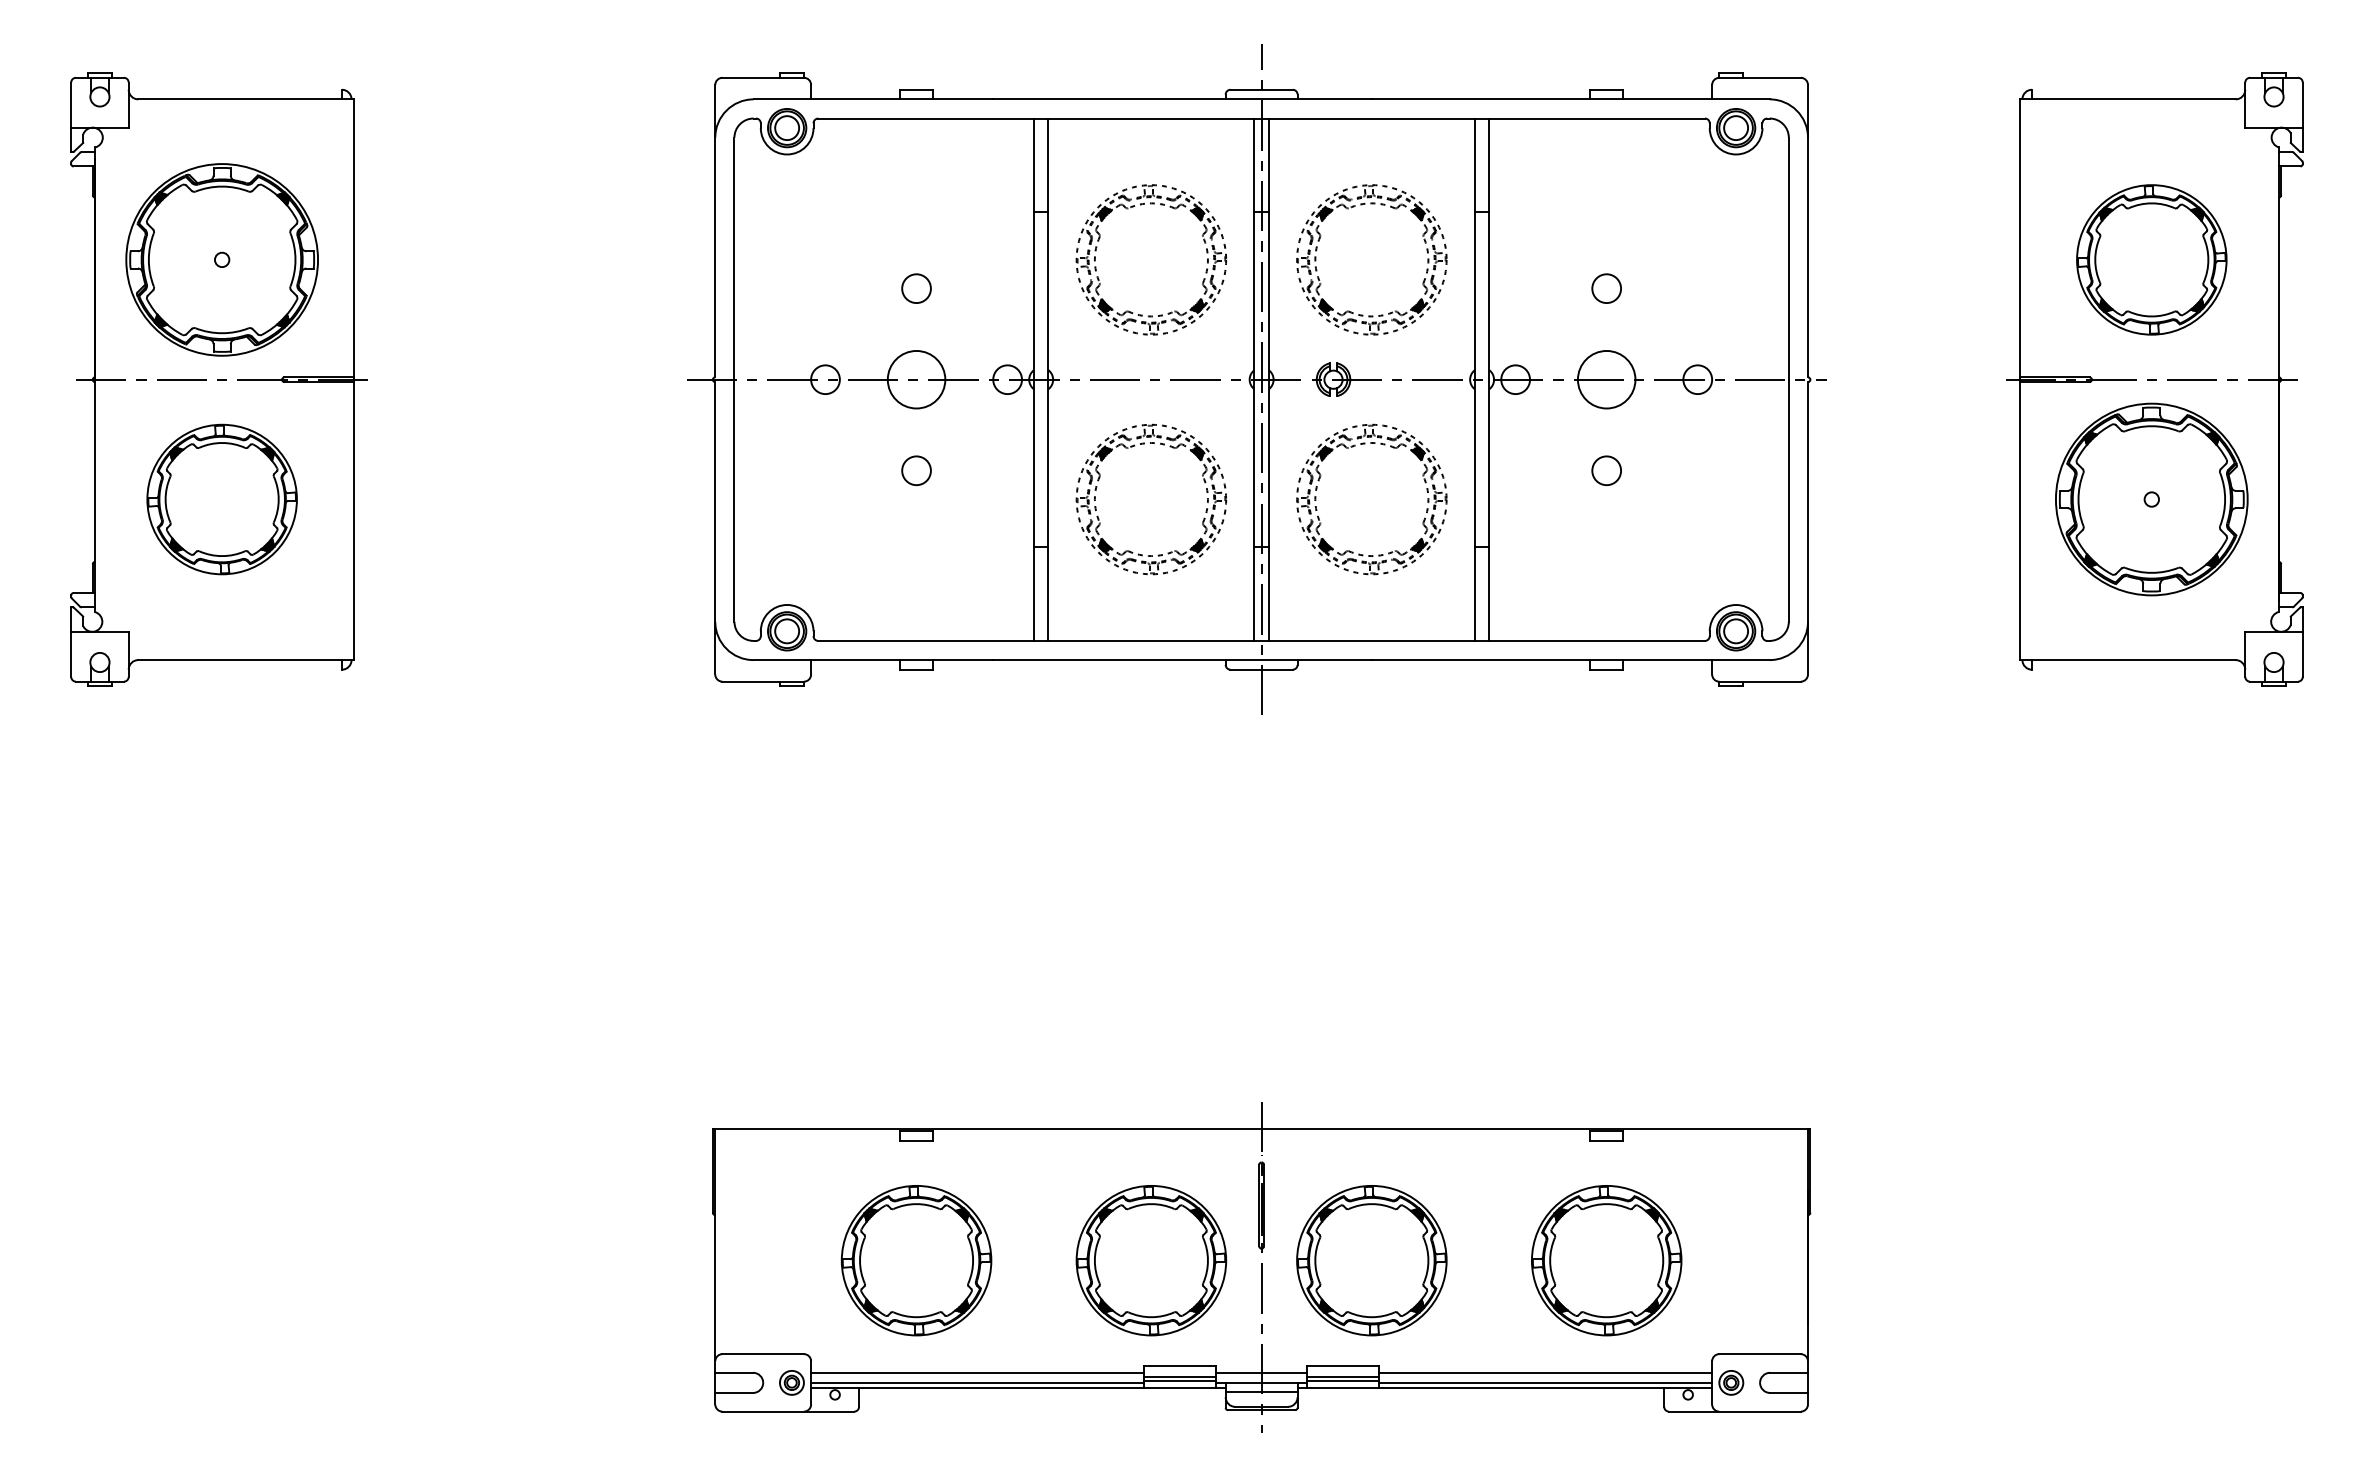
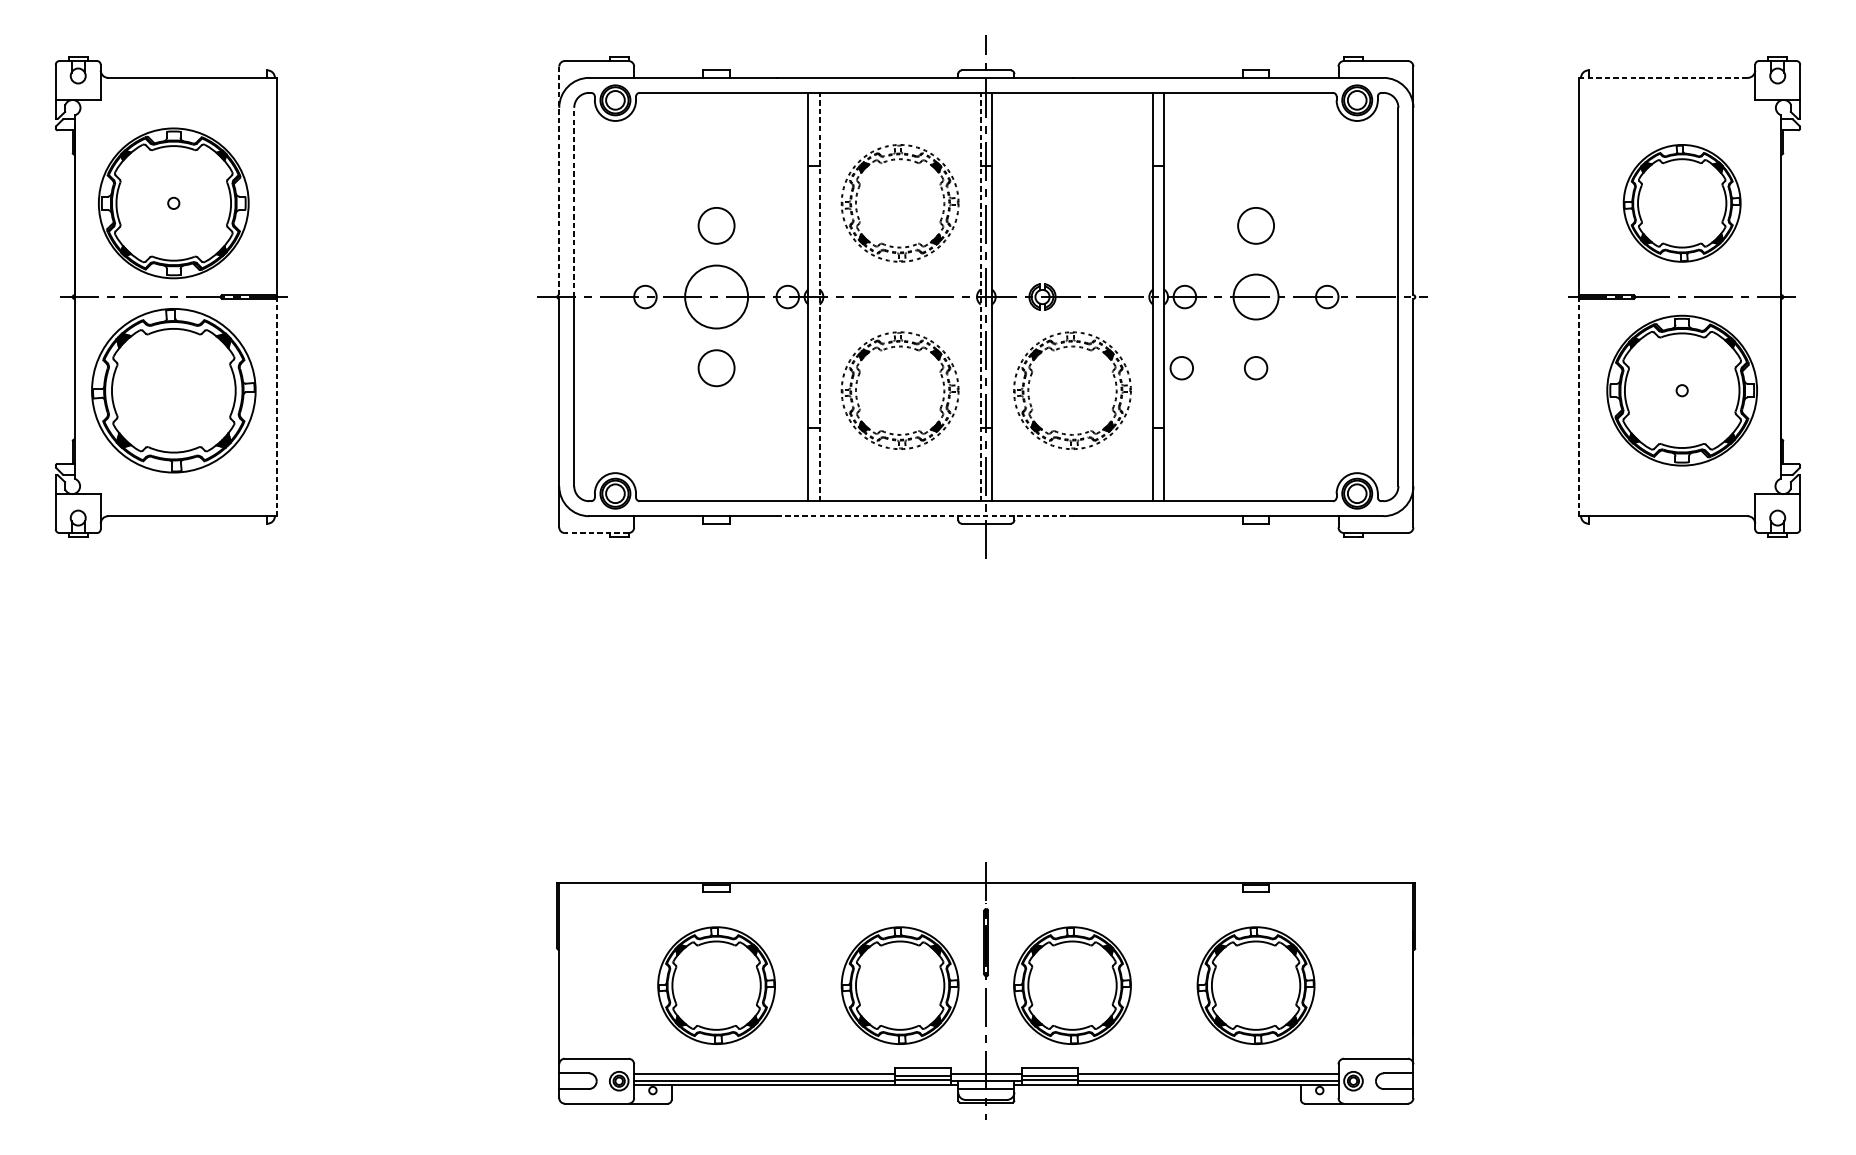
line: (2127, 99) -> (1663, 77), solid -> dashed
part: (1354, 207) -> (1058, 162), removed
line: (715, 230) -> (559, 180), solid -> dashed
line: (734, 258) -> (574, 202), solid -> dashed
circle: (916, 288) -> (716, 225), size x1.6
circle: (1606, 288) -> (1255, 225), size x1.6
circle: (916, 379) -> (716, 296), size x1.4
line: (1048, 379) -> (819, 296), solid -> dashed
line: (1254, 379) -> (980, 296), solid -> dashed
circle: (916, 470) -> (716, 368), size x1.6
circle: (1511, 470) -> (1181, 368), added
part: (221, 499) -> (173, 390), size x1.4
line: (353, 519) -> (276, 406), solid -> dashed
line: (2020, 519) -> (1579, 406), solid -> dashed
line: (1183, 660) -> (925, 516), solid -> dashed
line: (763, 681) -> (596, 532), solid -> dashed

